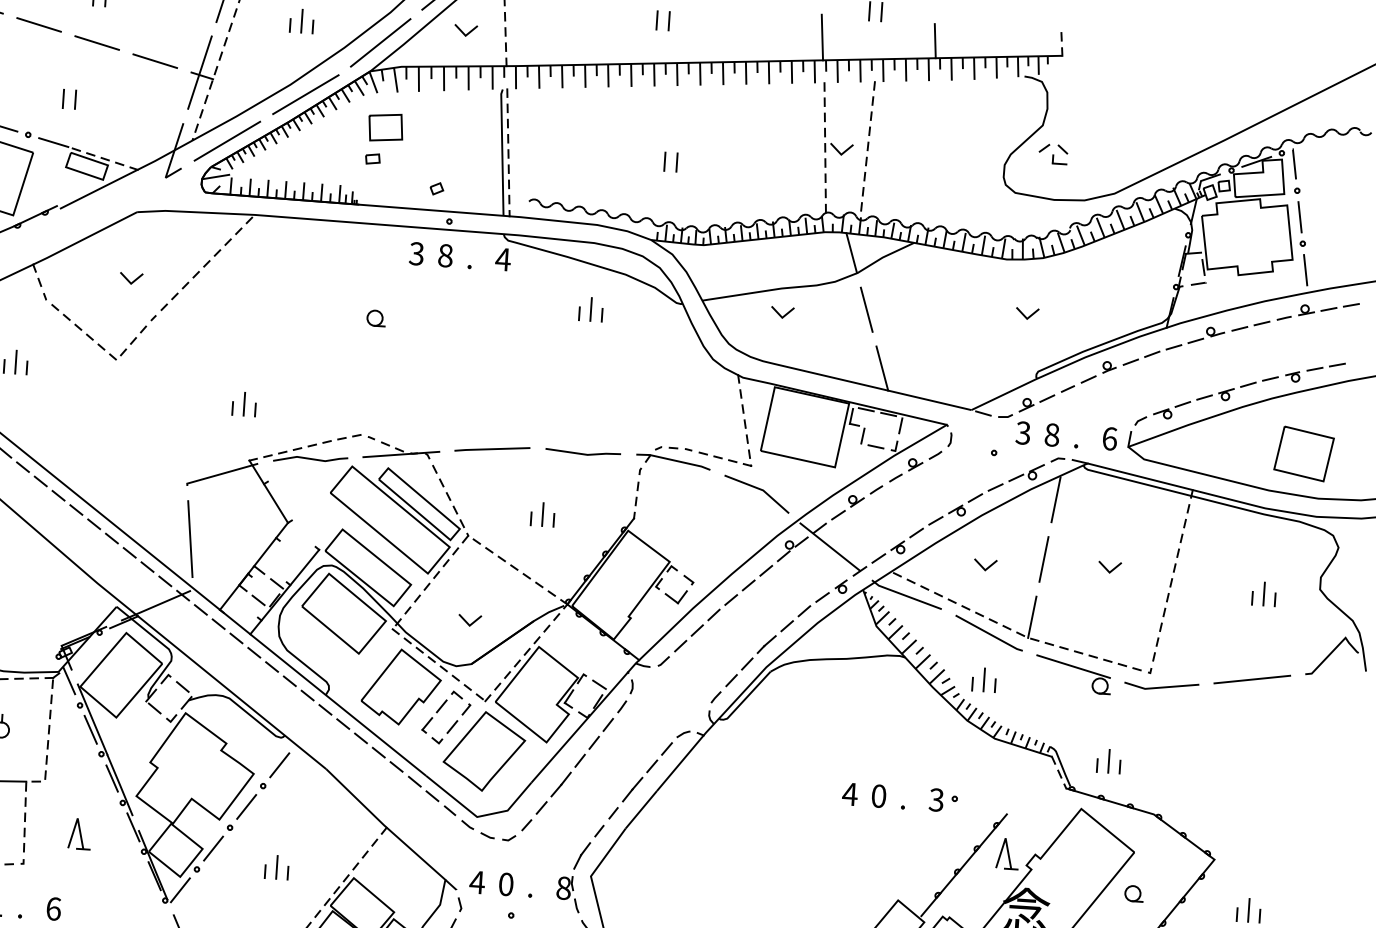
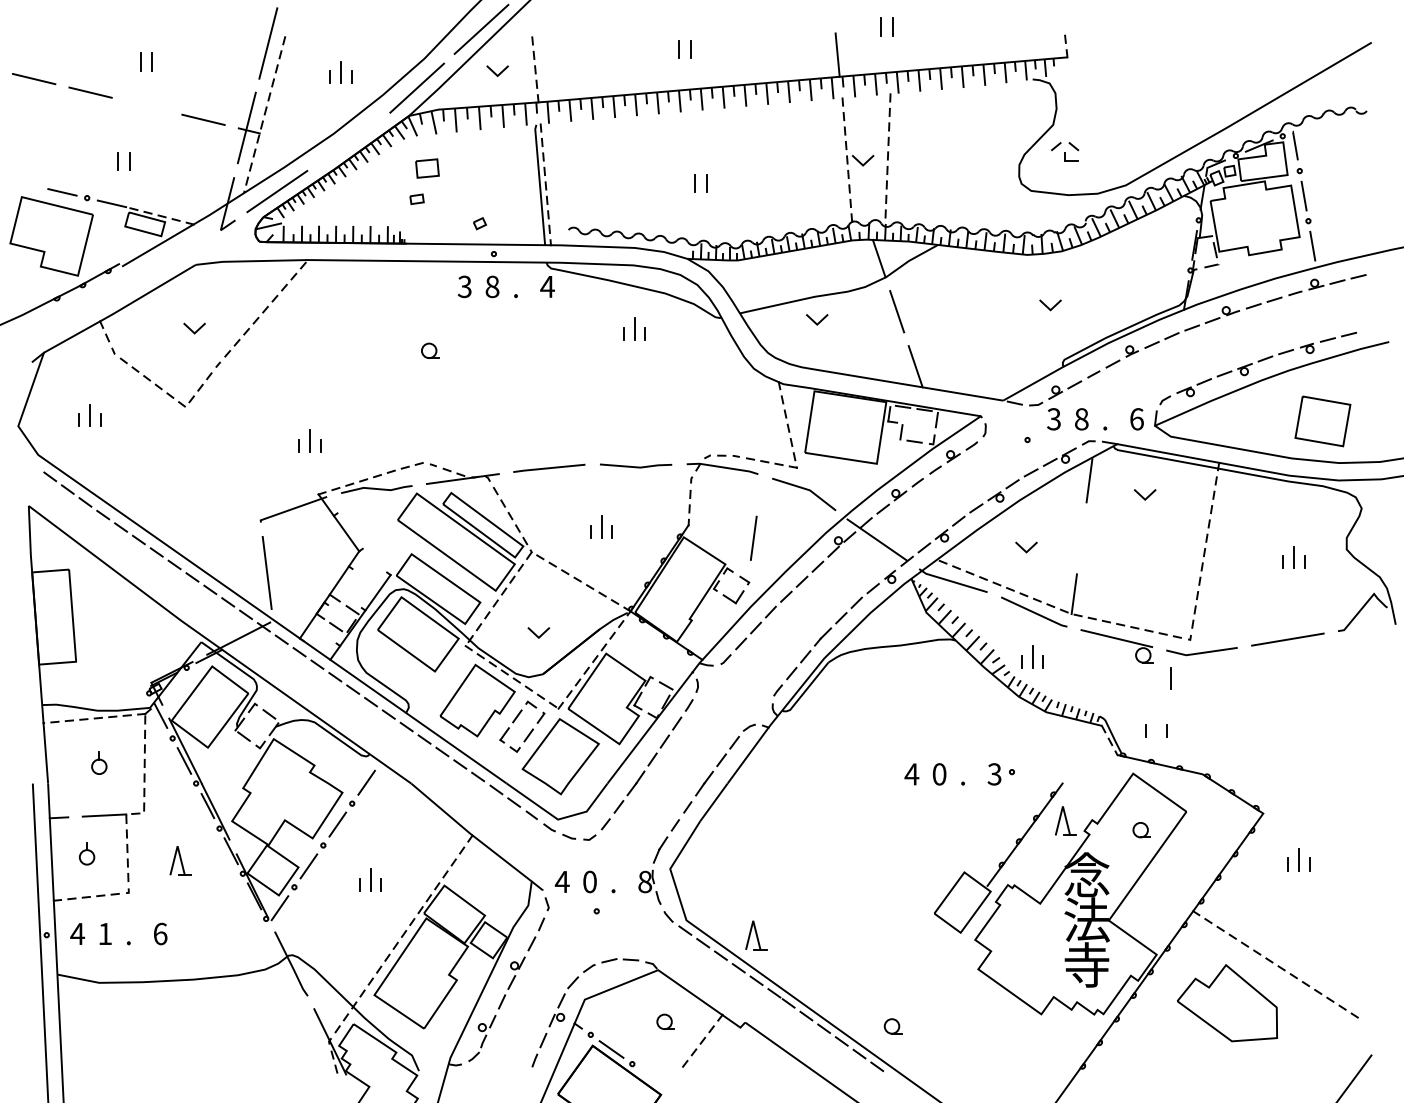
line: (934, 41) -> (944, 51), removed
line: (96, 43) -> (146, 106), removed
line: (306, 93) -> (349, 141), removed
part: (385, 127) -> (427, 168), size x0.7
line: (1043, 558) -> (753, 537), moved
line: (1107, 568) -> (1142, 495), moved
line: (1108, 761) -> (1170, 678), moved
part: (1133, 894) -> (1141, 830), moved

